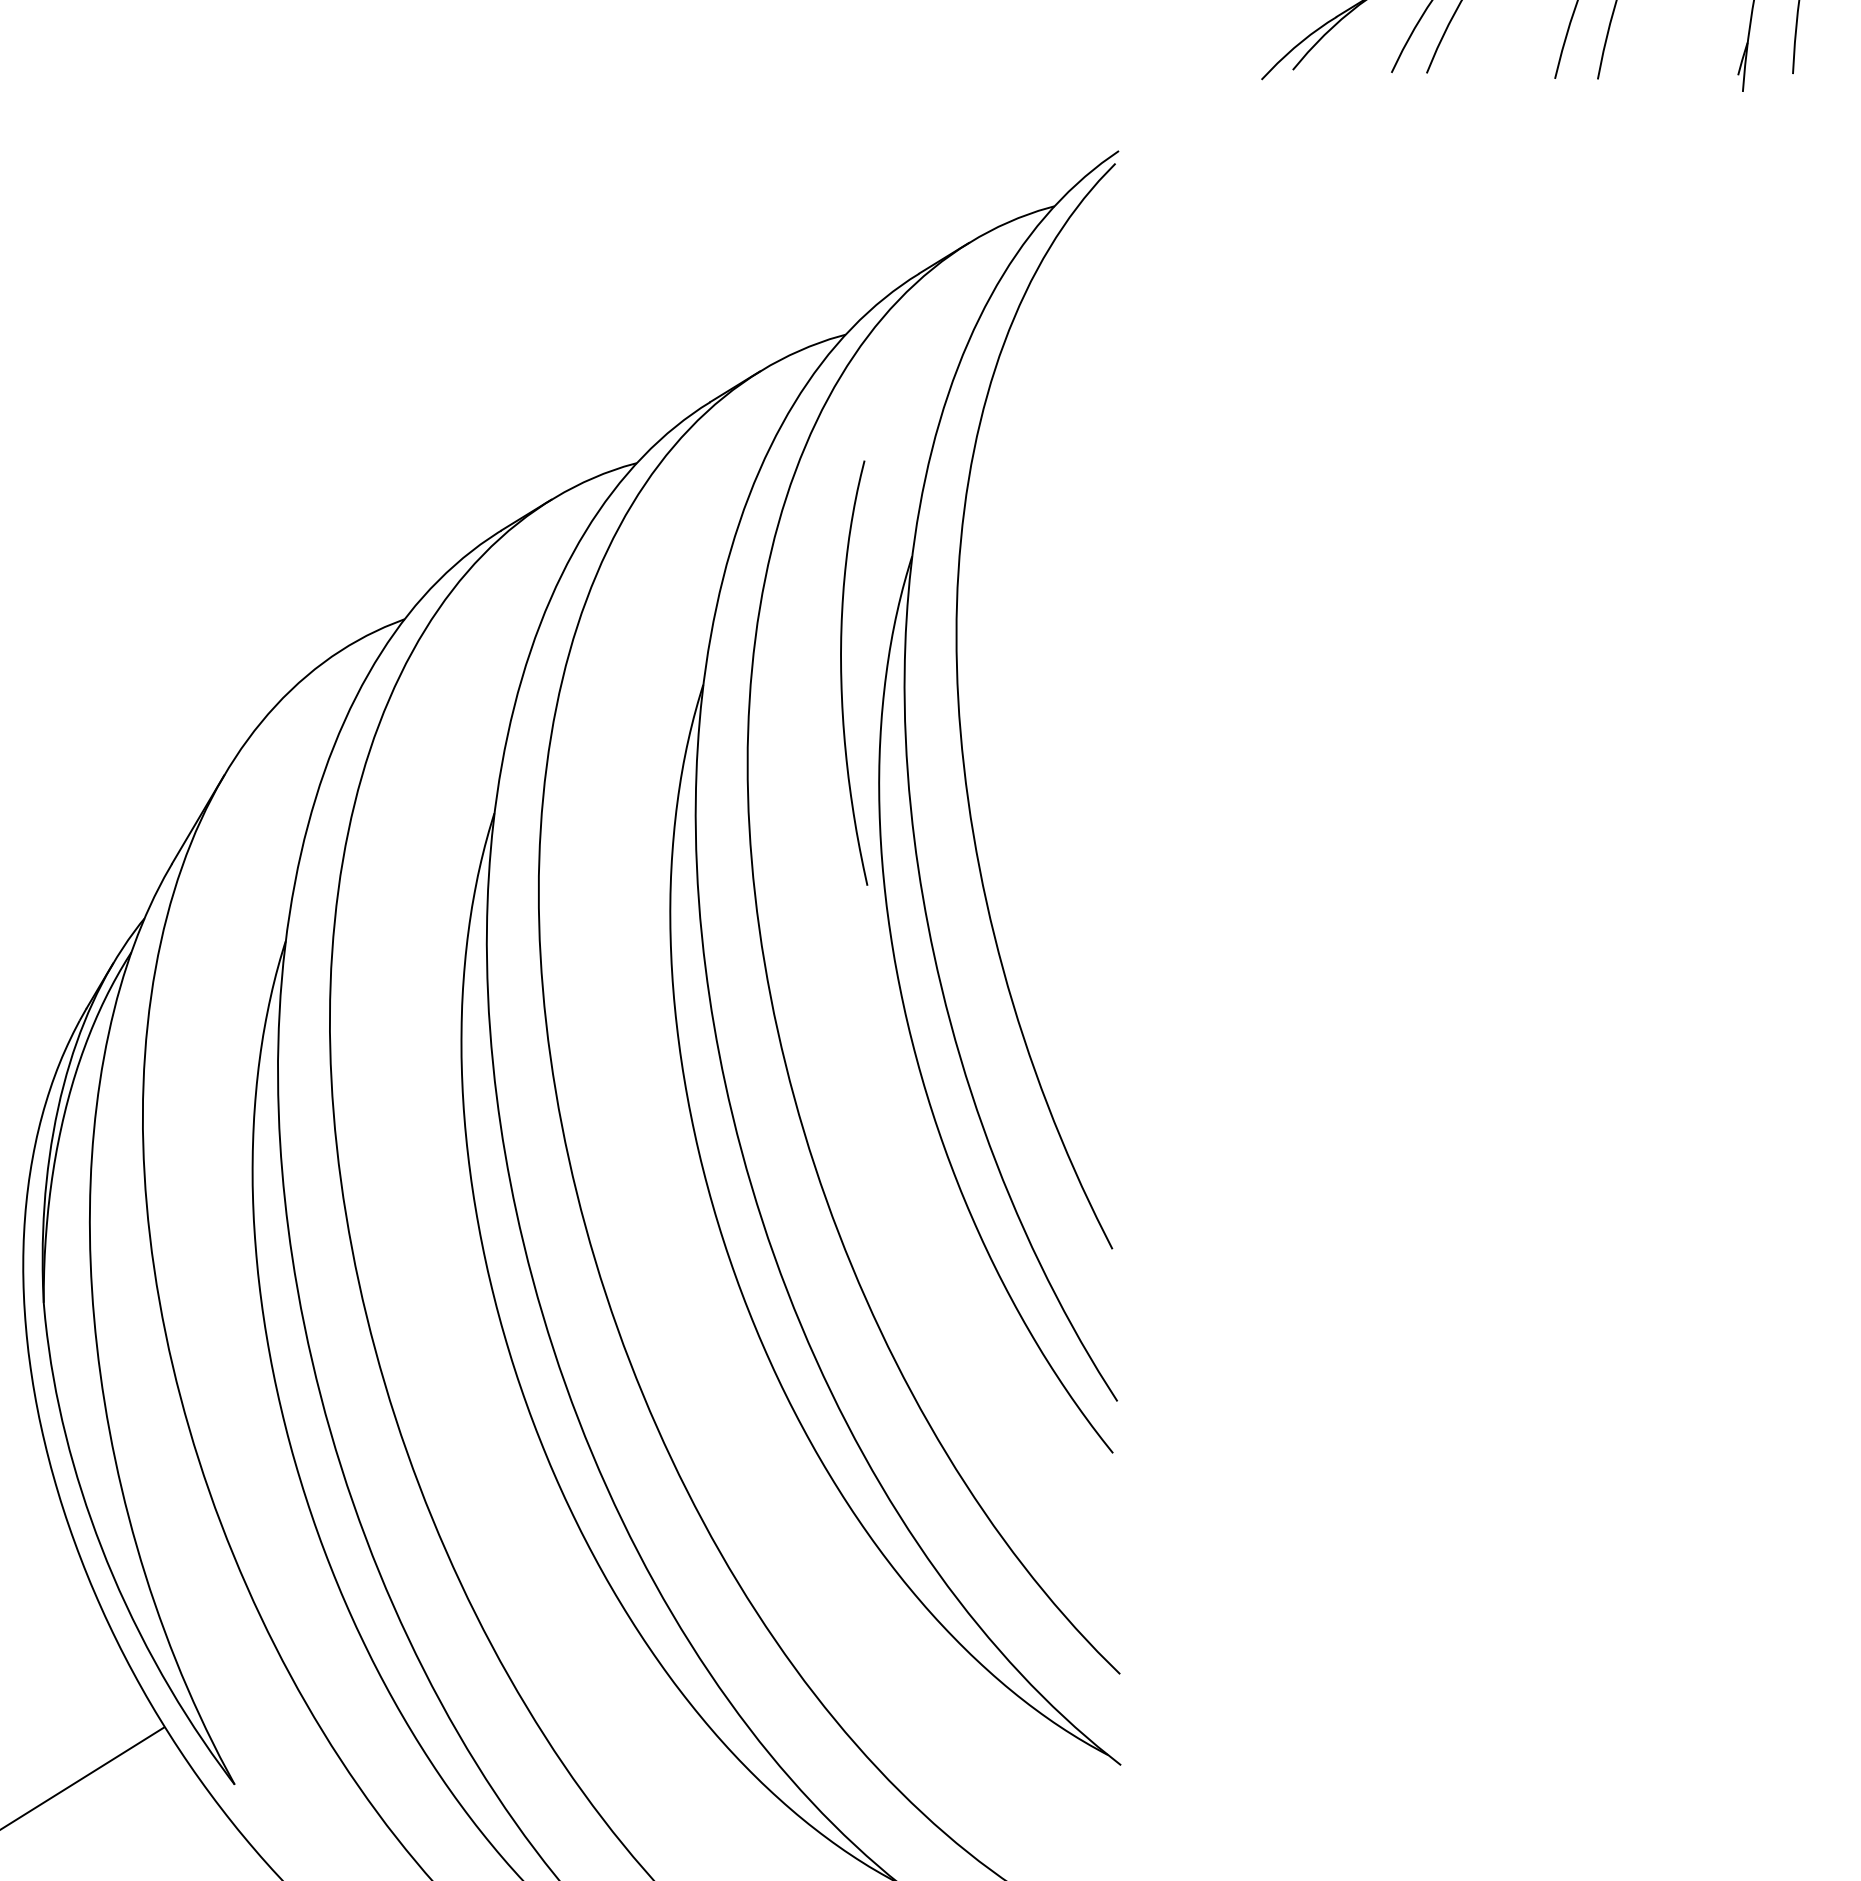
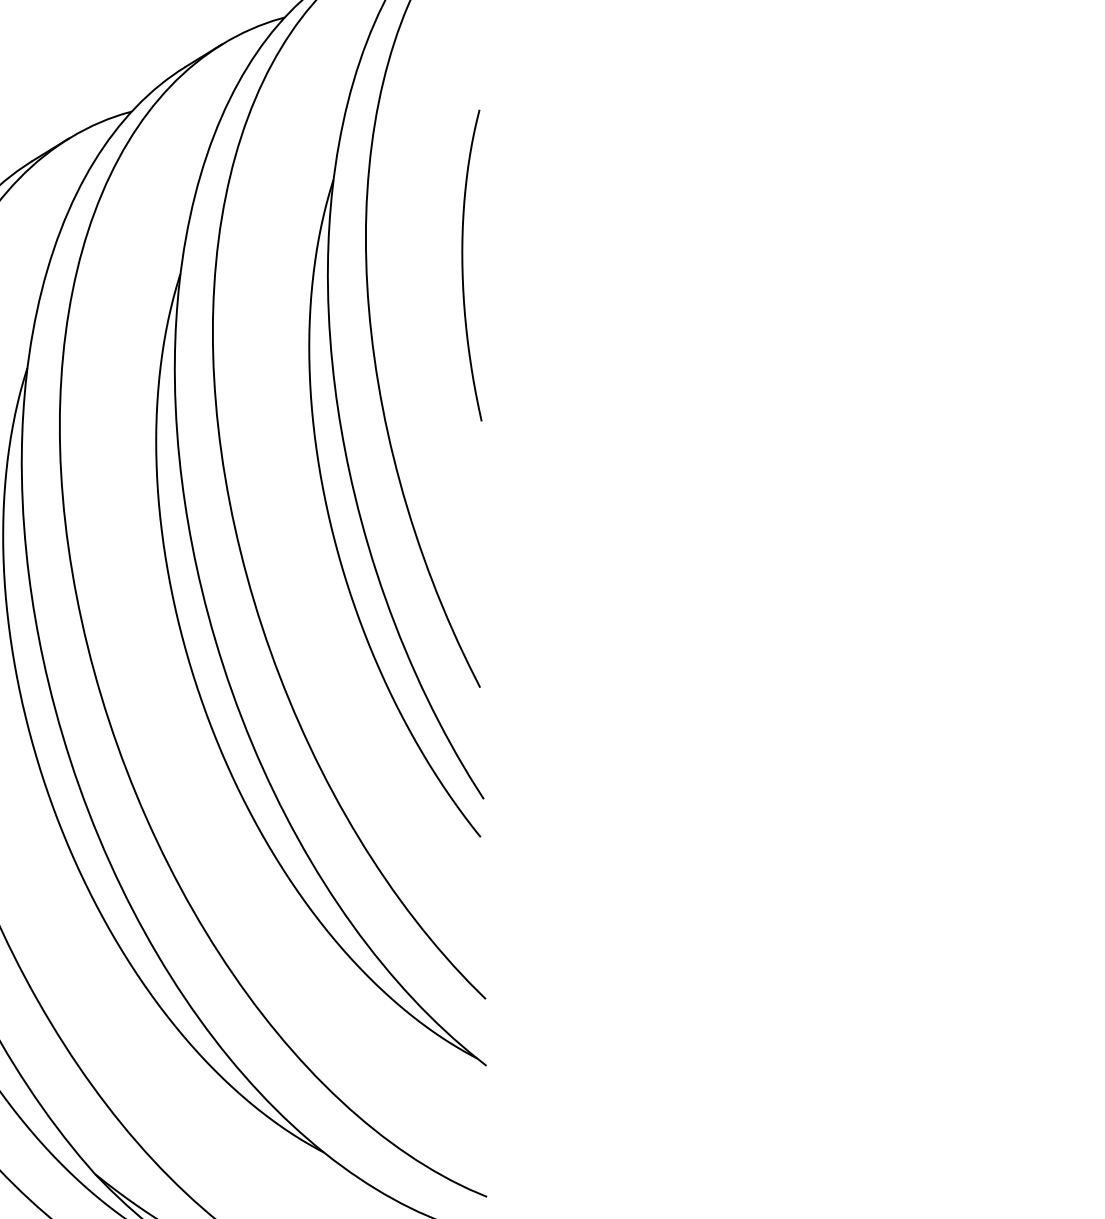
curve: (842, 672) -> (463, 265), moved

